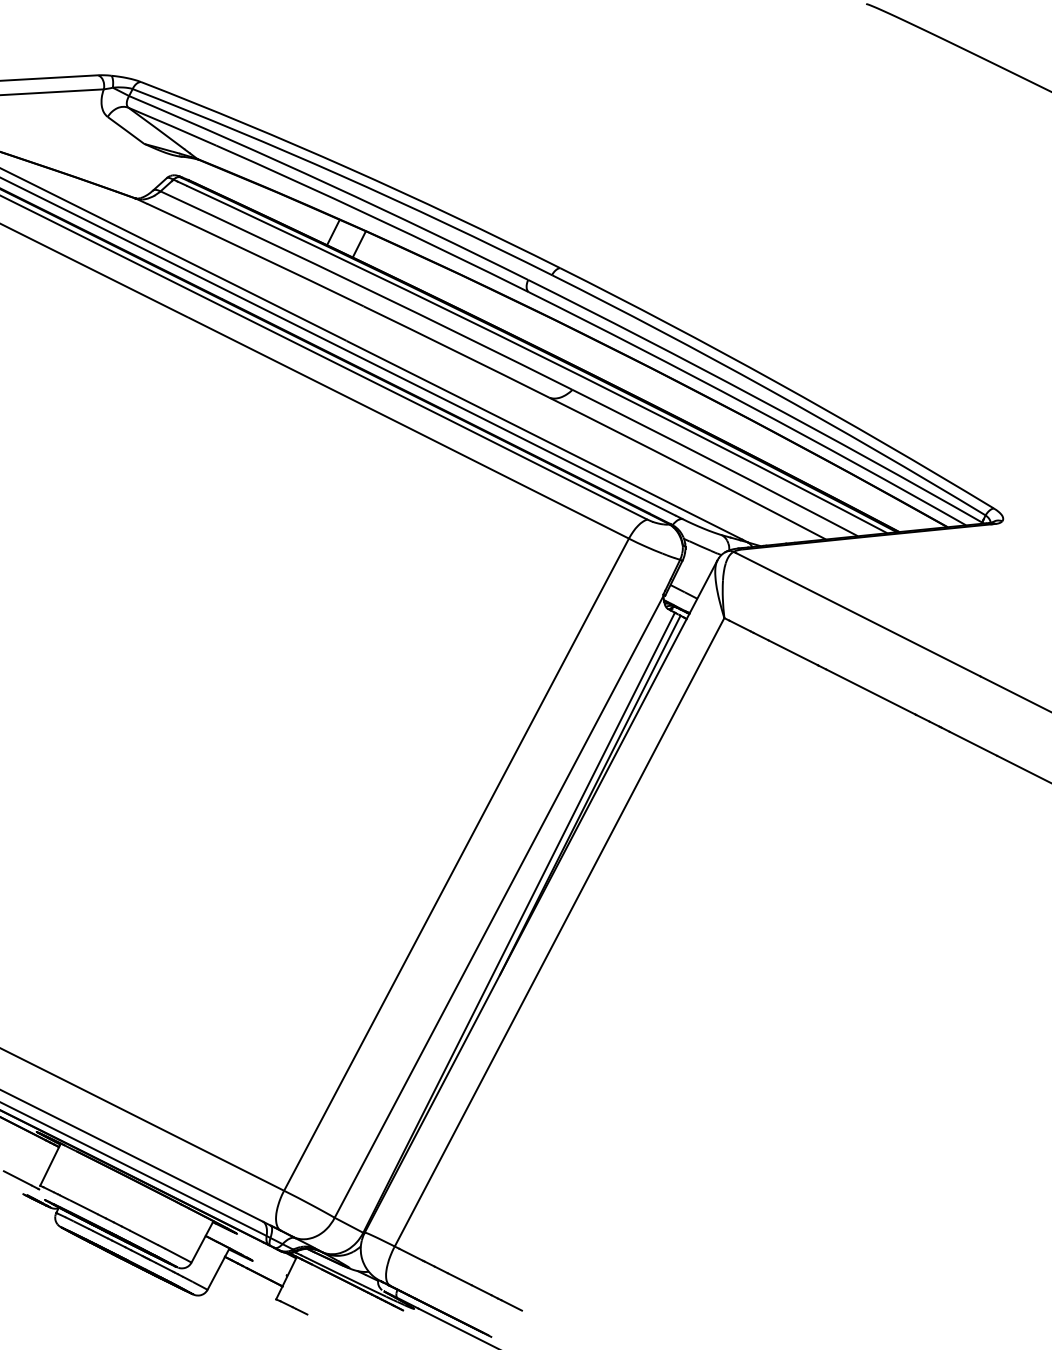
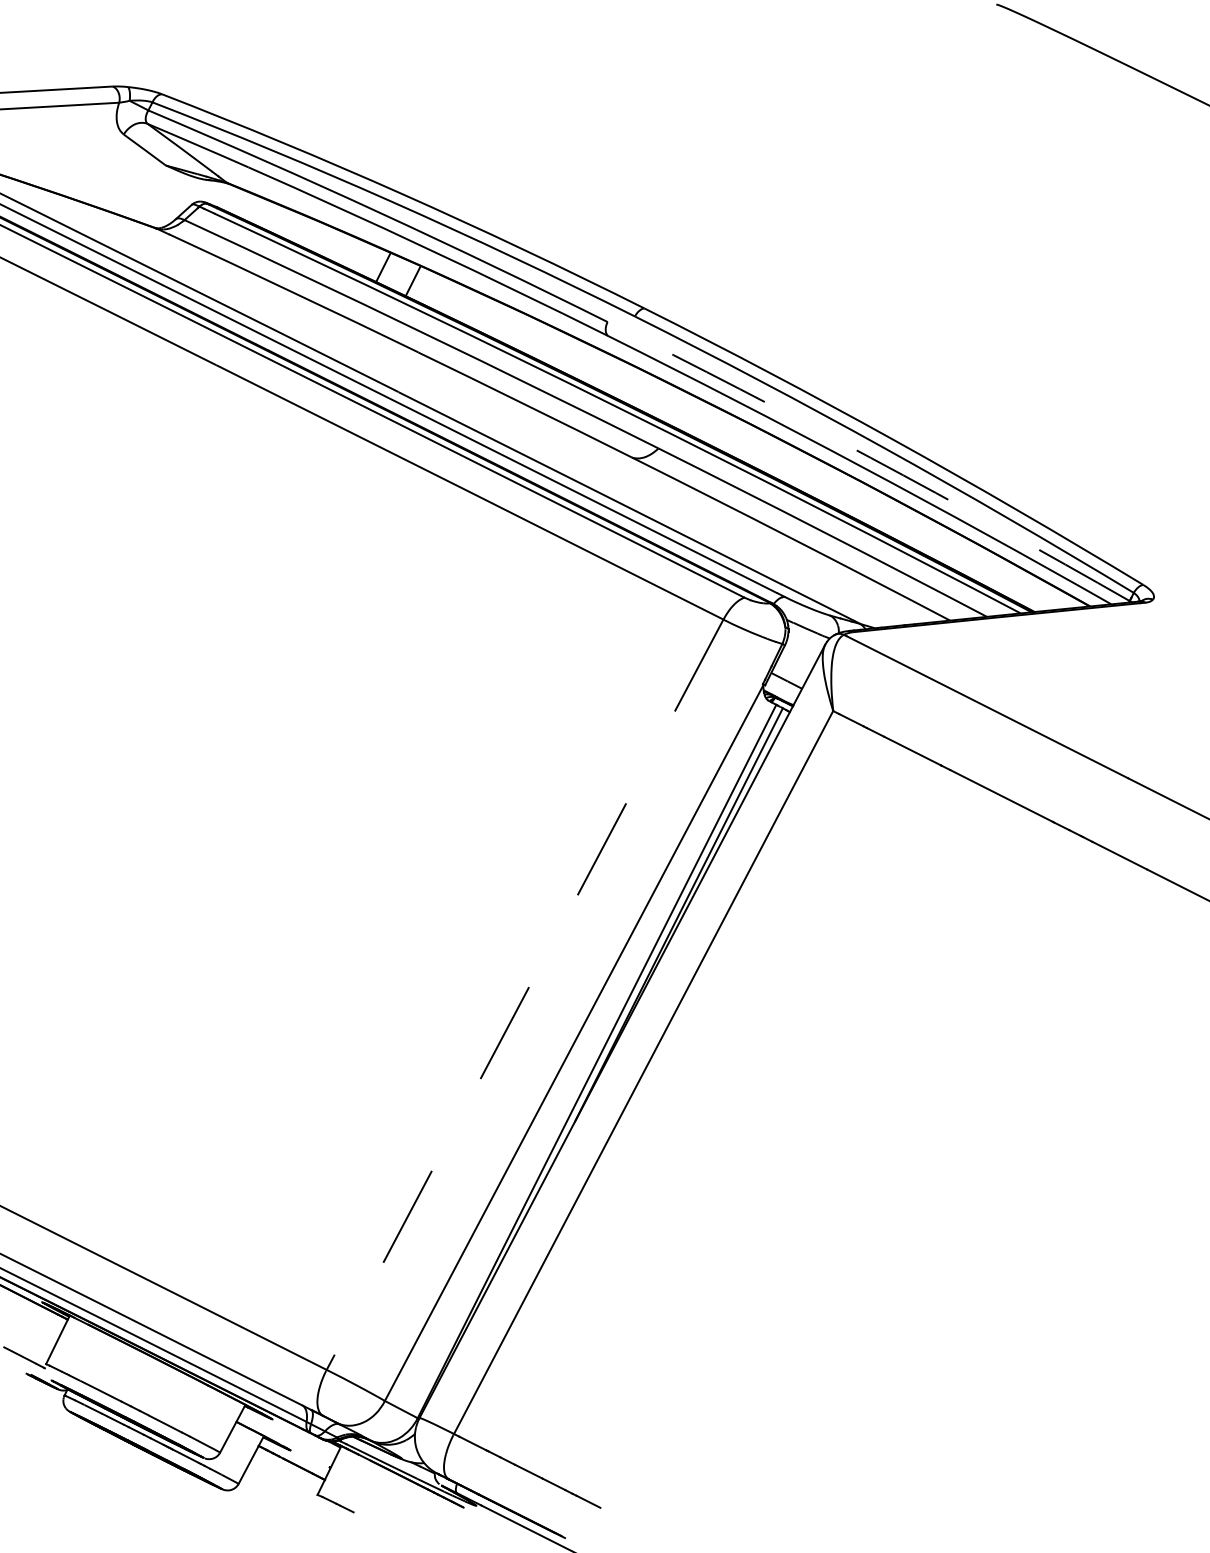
arc: (756, 398) -> (870, 458), solid -> dashed
line: (456, 864) -> (525, 994), solid -> dashed

